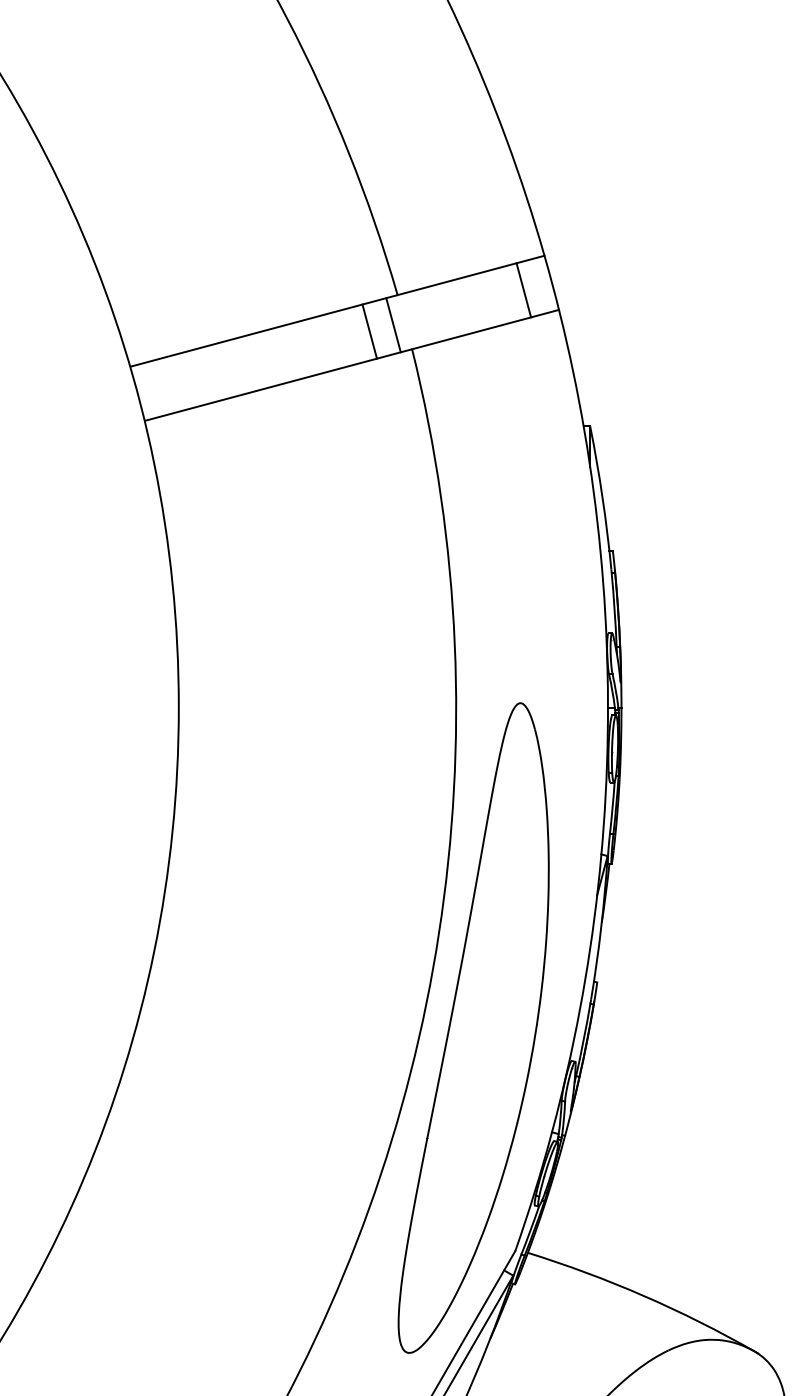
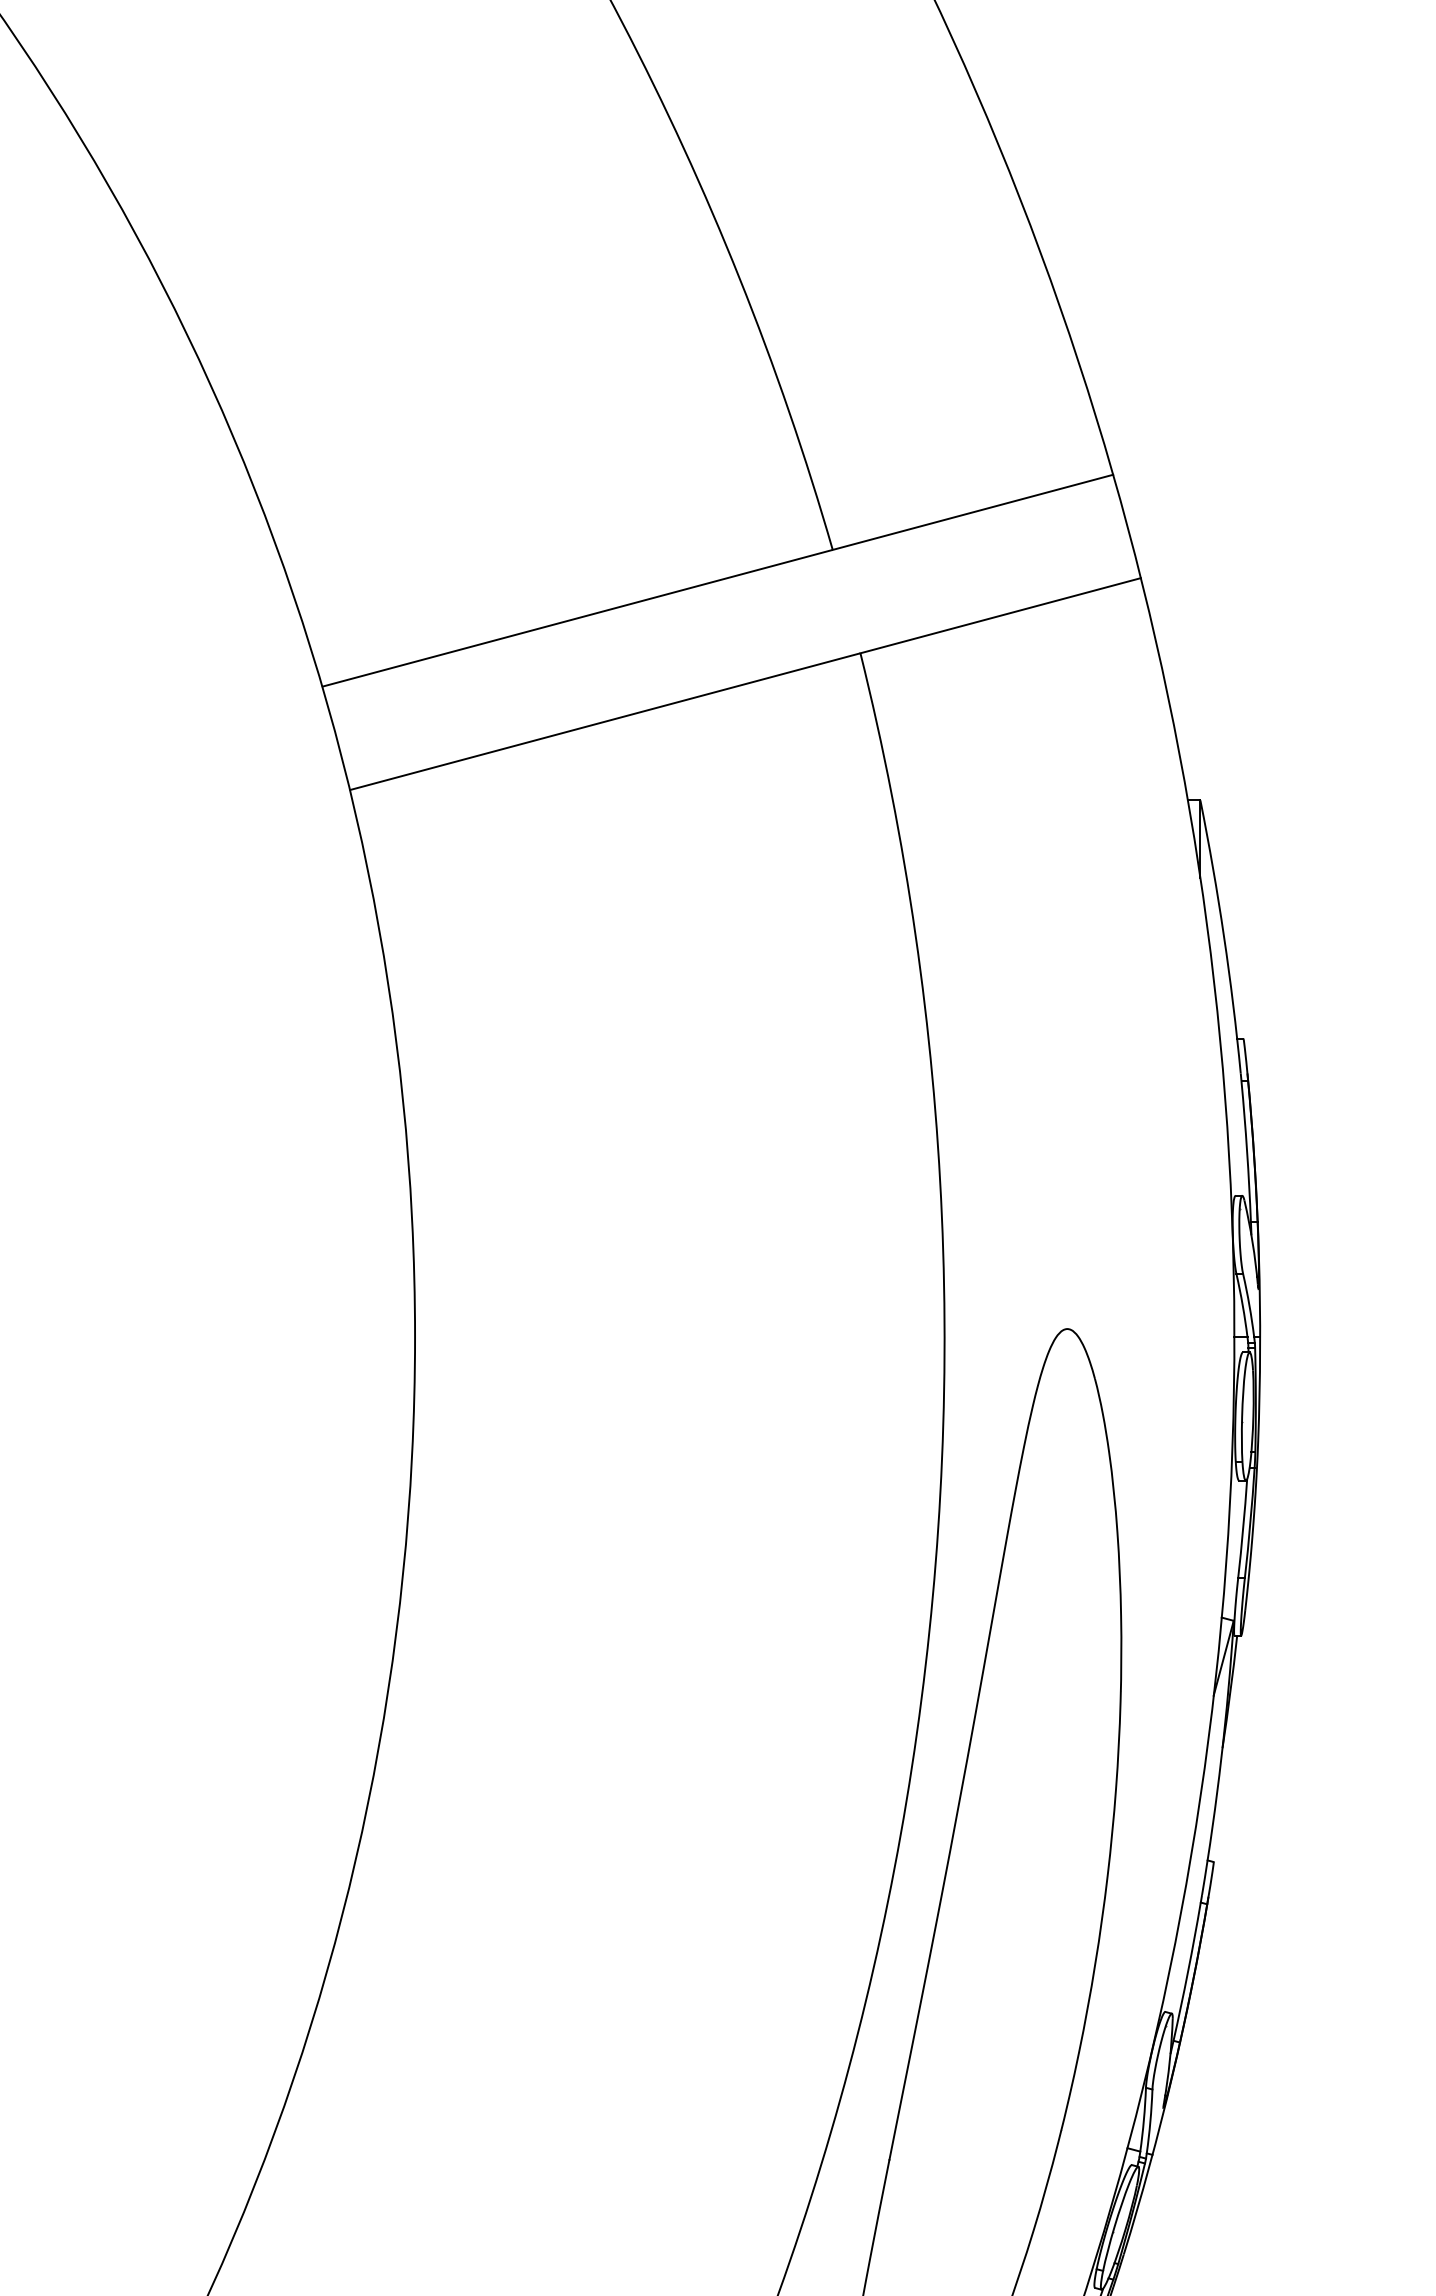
line: (523, 290) -> (1073, 541), removed
line: (393, 325) -> (824, 607), removed
line: (369, 331) -> (779, 619), removed

